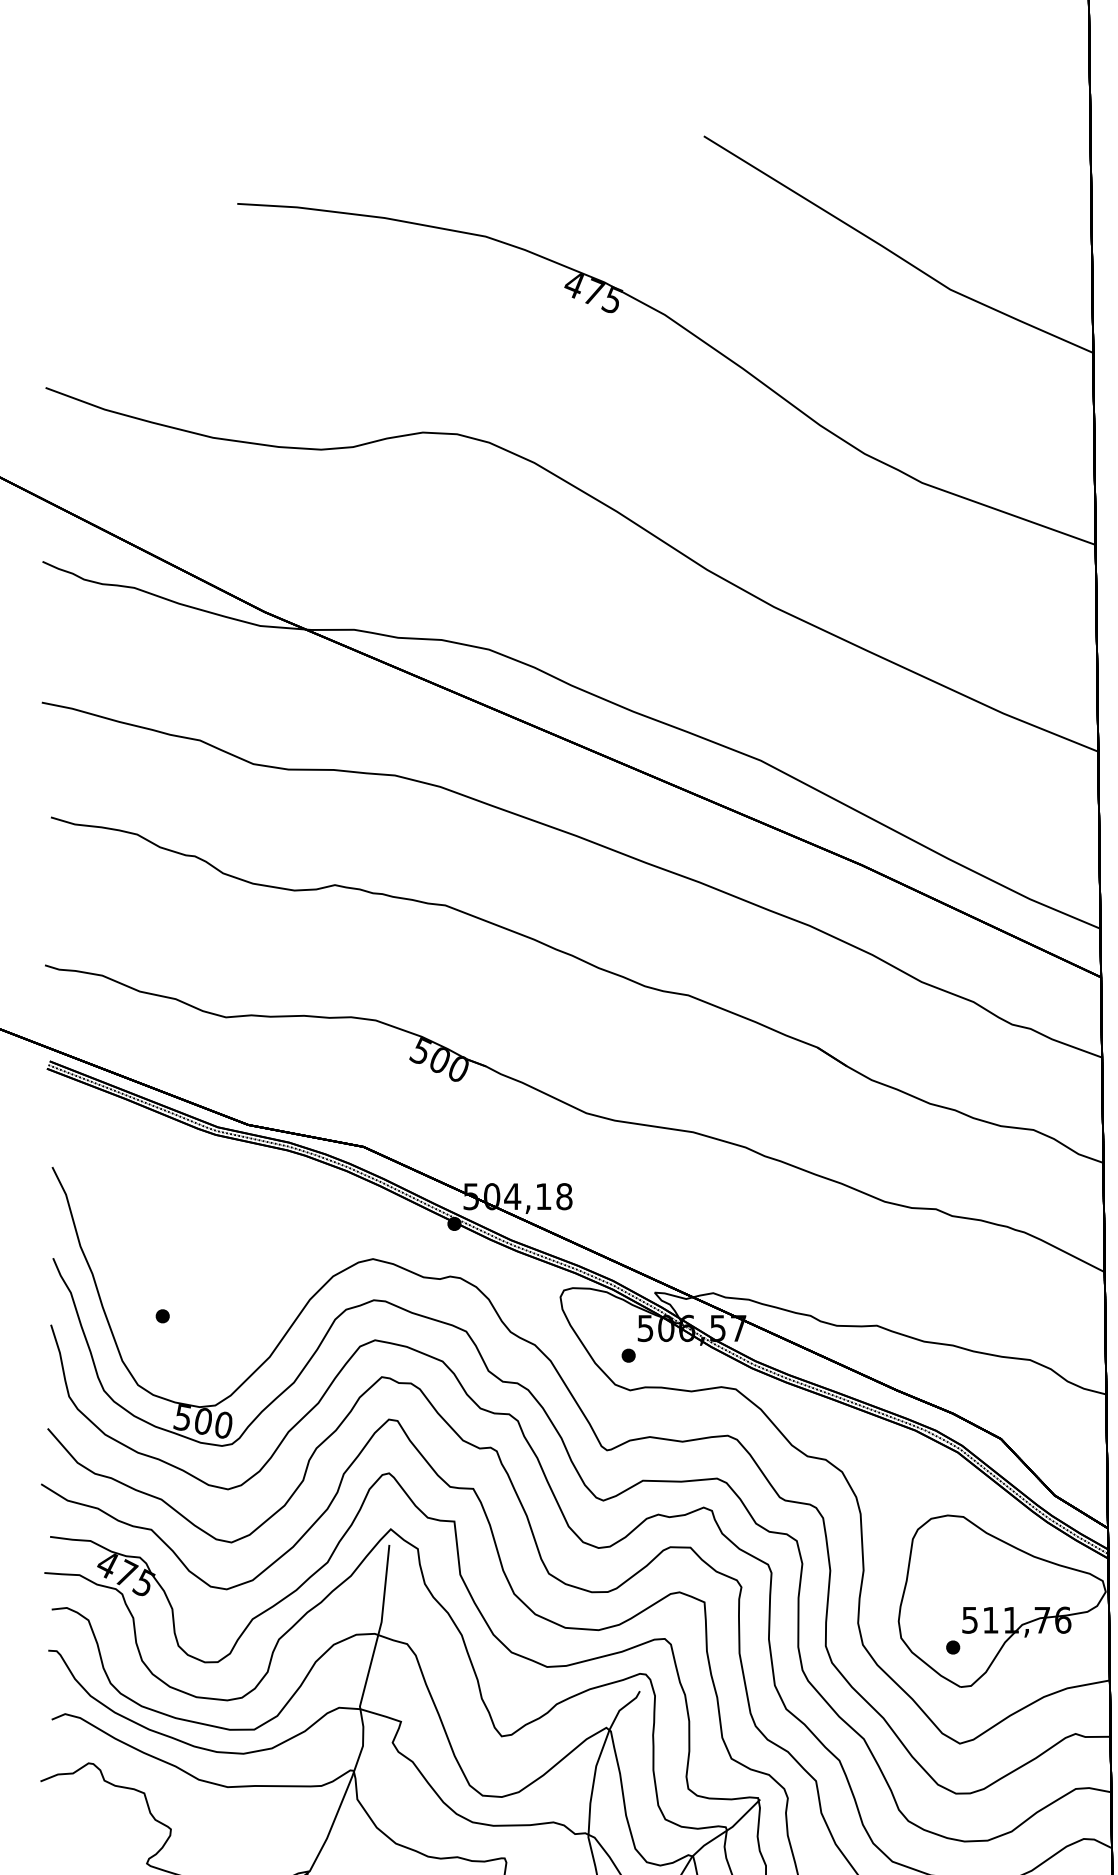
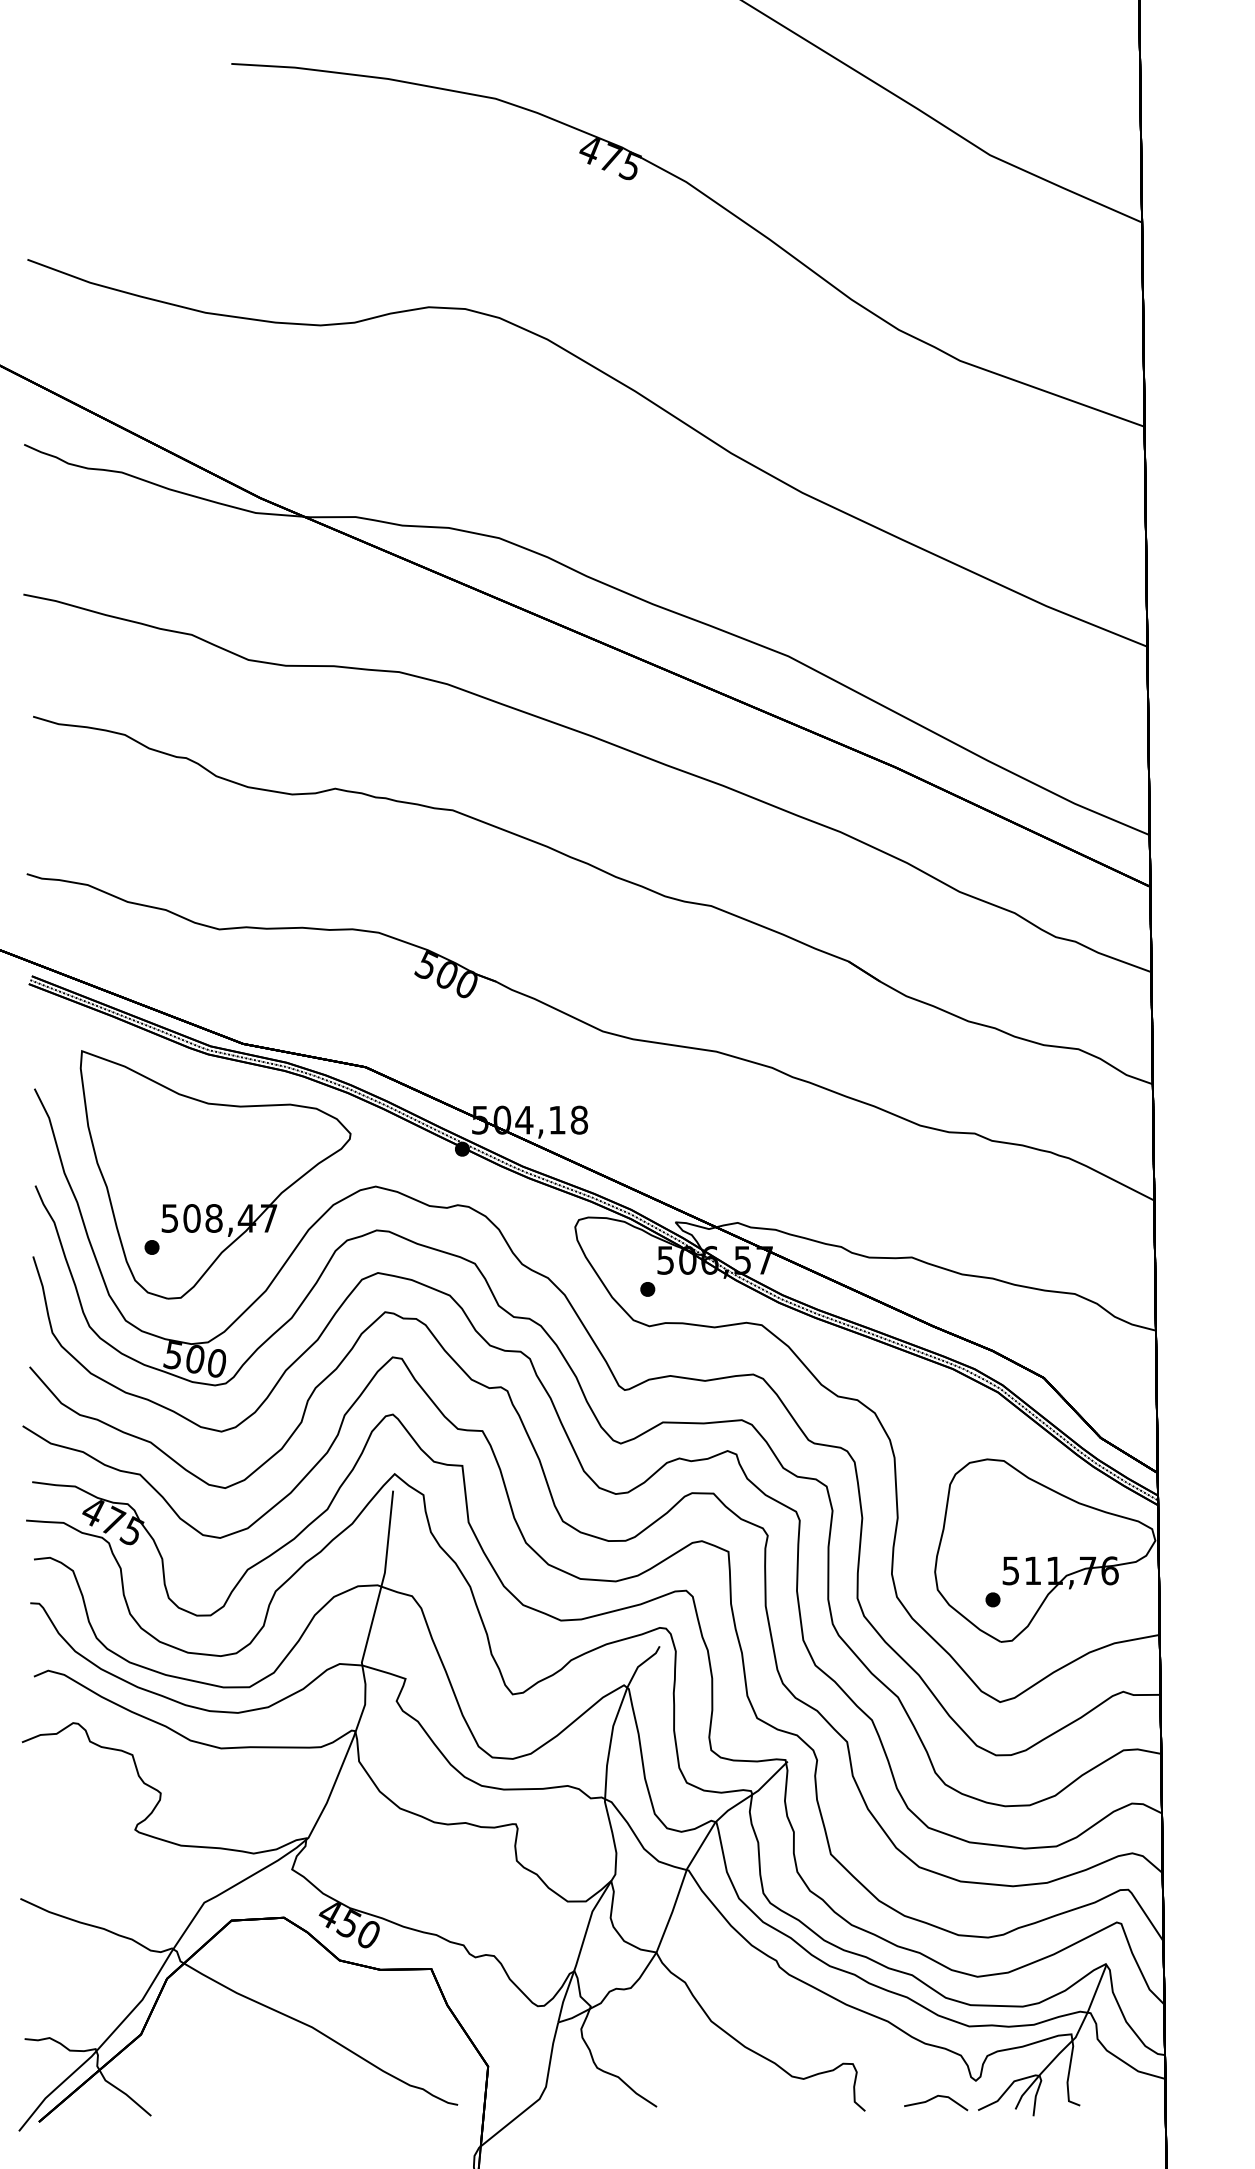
part: (222, 1247) -> (215, 1174), added

